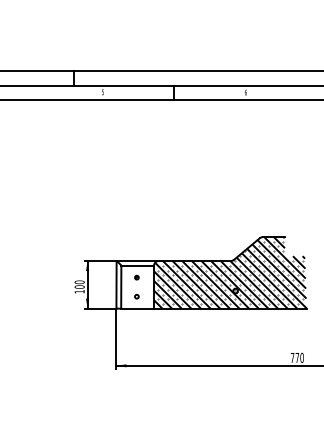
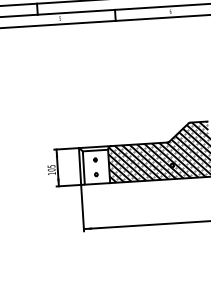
text: (79, 282) -> (51, 166), 100 -> 105

